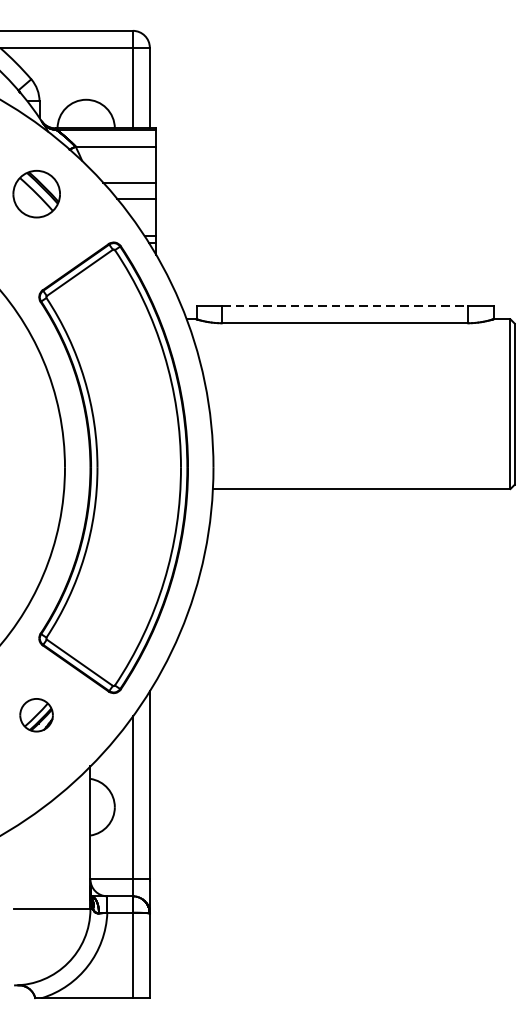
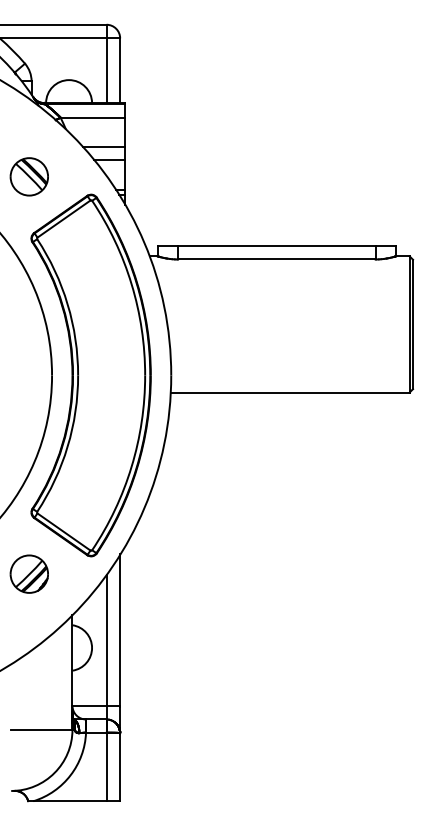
part: (35, 193) -> (28, 176), moved
line: (344, 305) -> (276, 245), dashed -> solid
part: (35, 714) -> (28, 573), size x1.43

